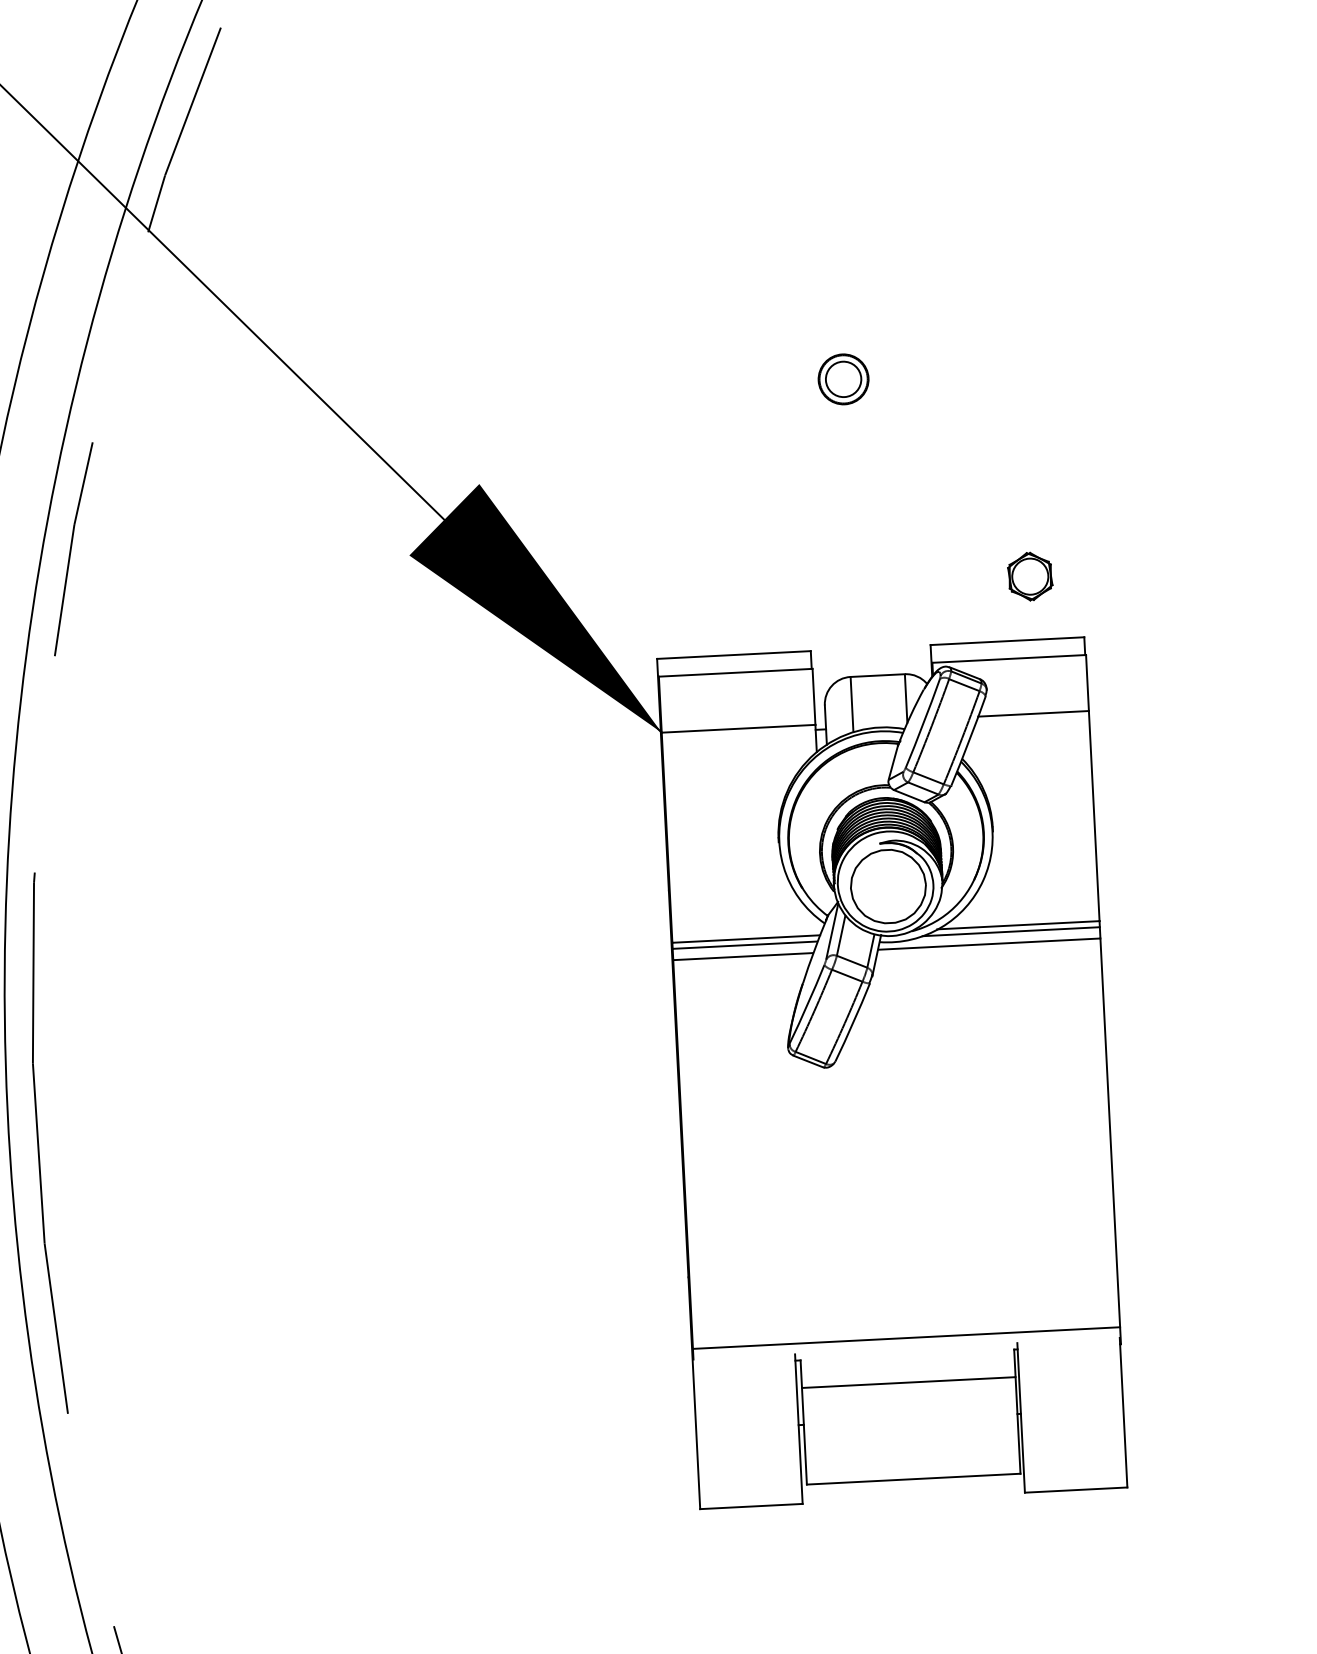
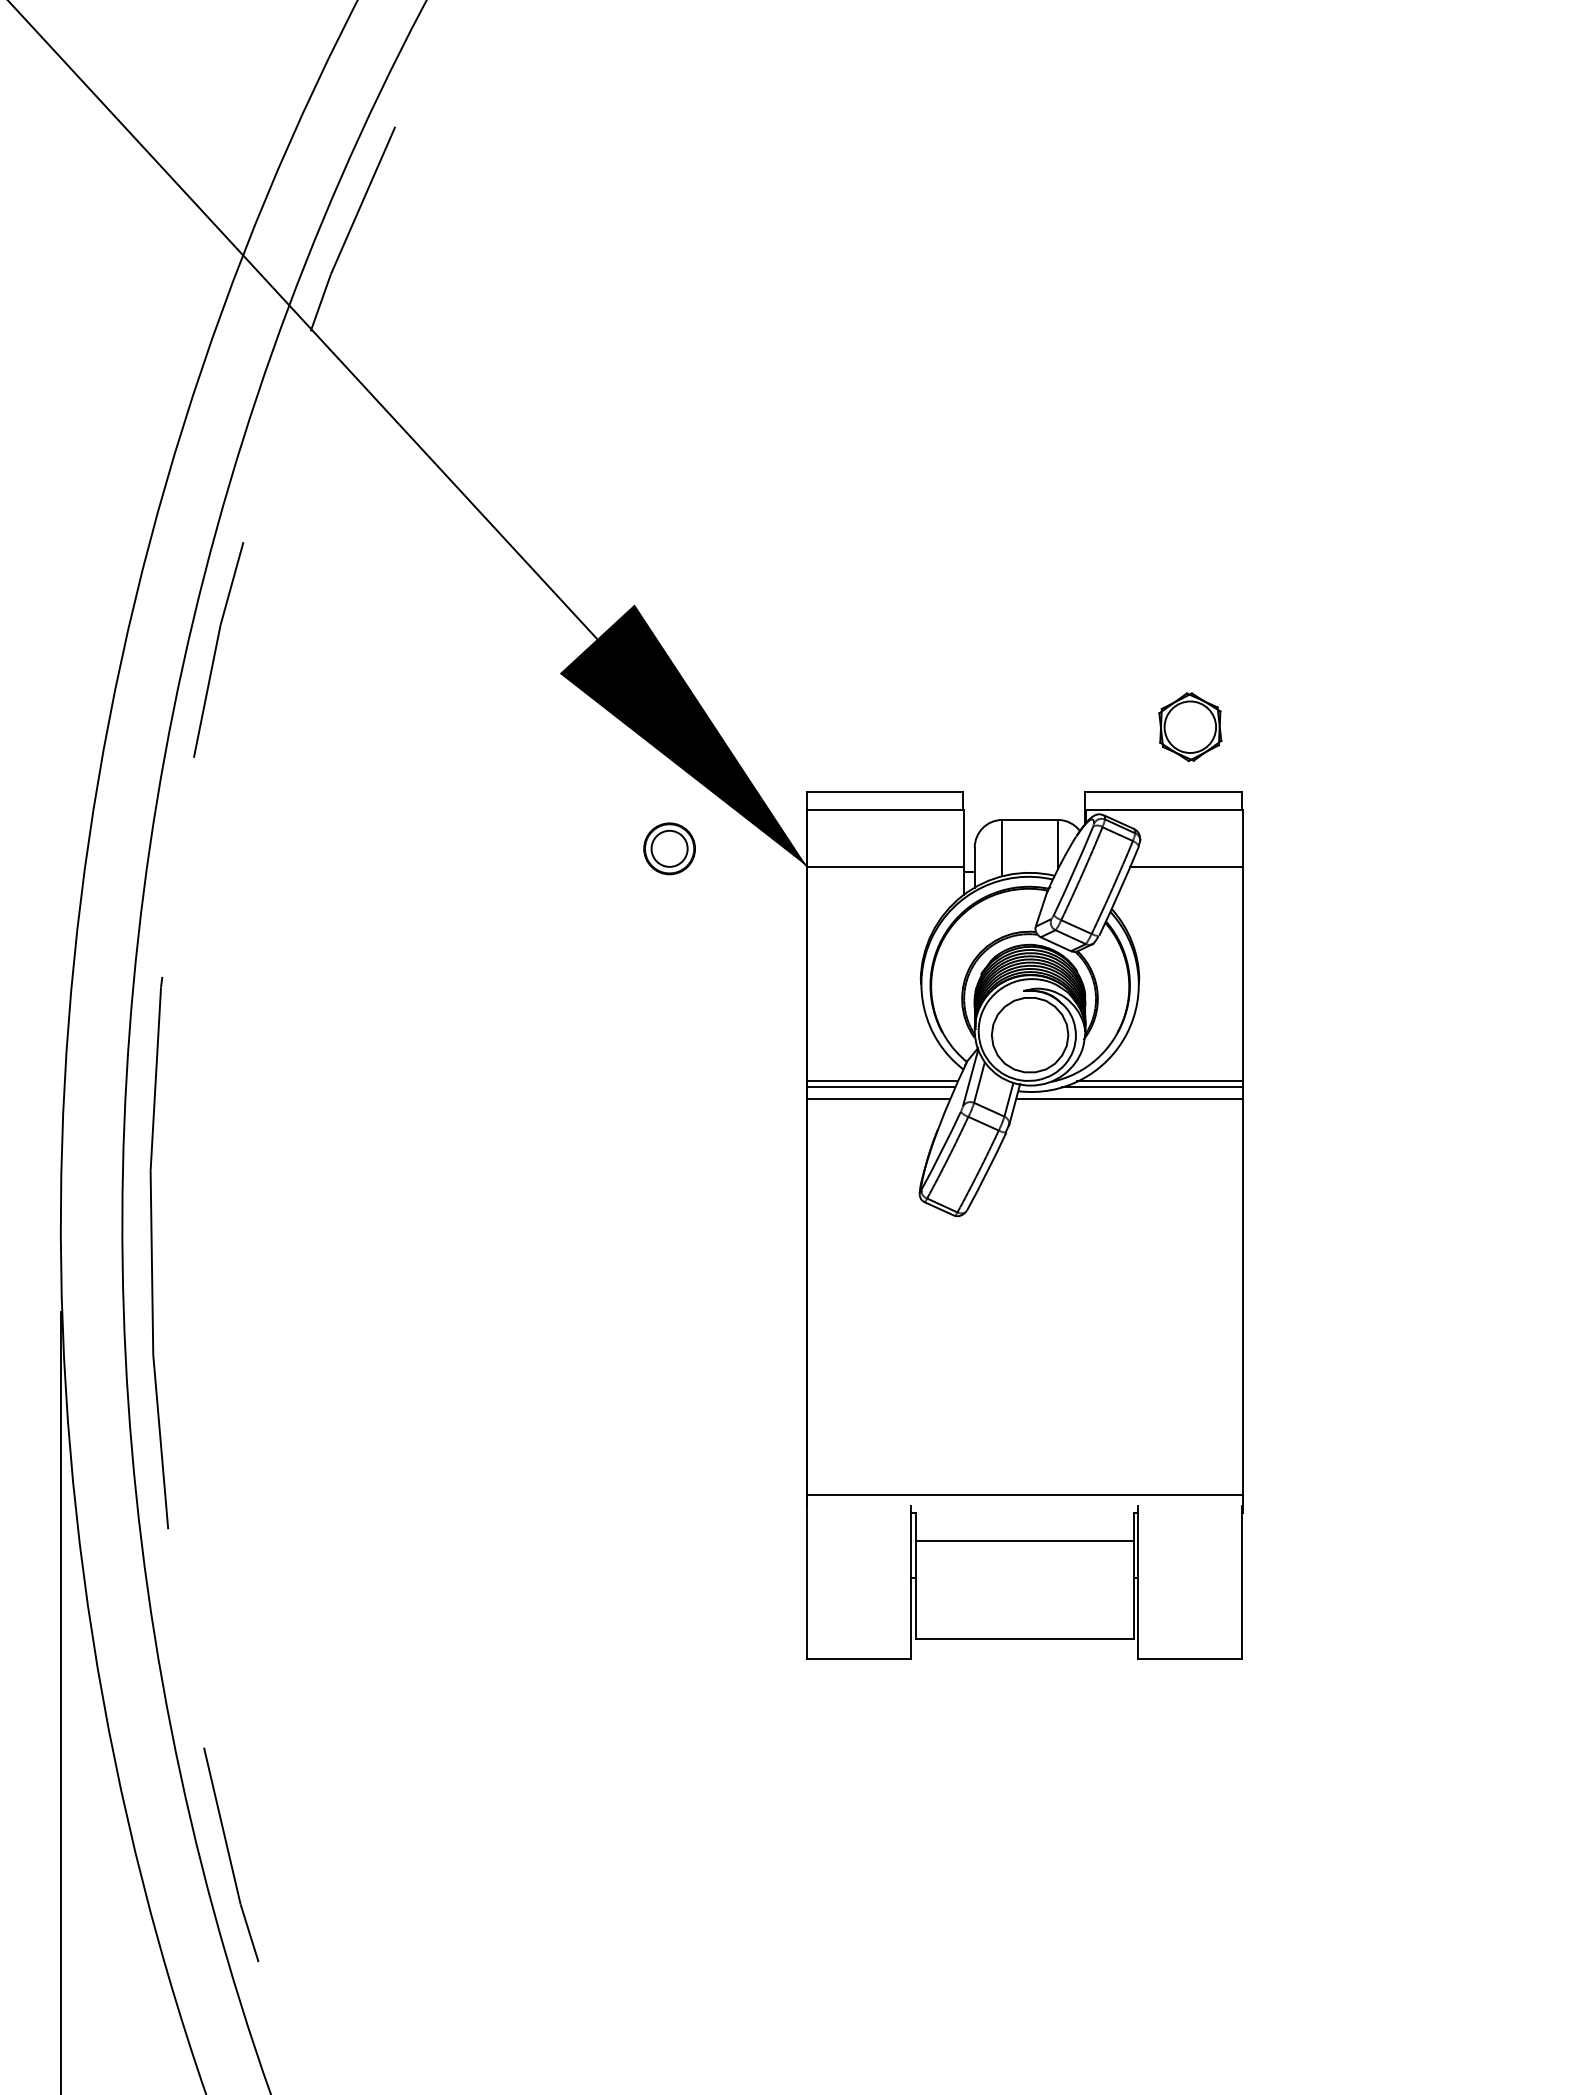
part: (843, 379) -> (669, 848), moved
part: (1030, 576) -> (1190, 726), size x1.4

